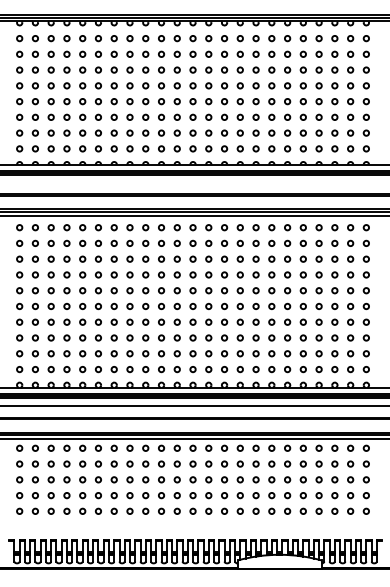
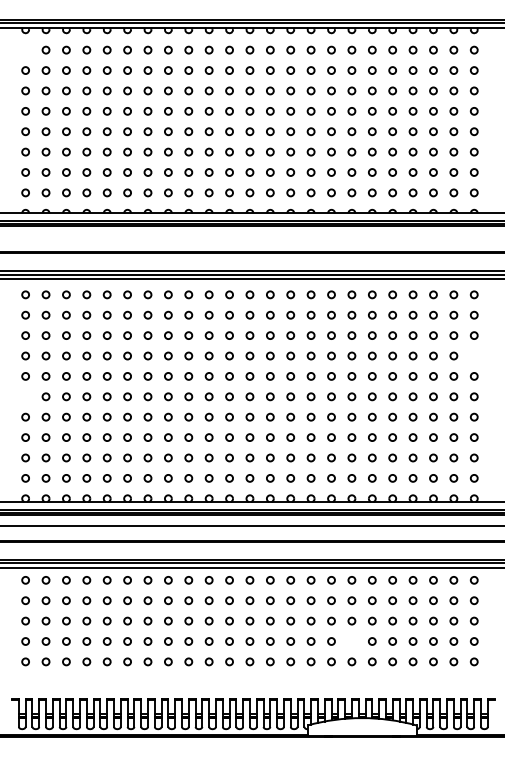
circle: (19, 38) -> (25, 50), removed
circle: (365, 274) -> (473, 355), removed
circle: (19, 305) -> (25, 395), removed
circle: (271, 495) -> (351, 641), removed

